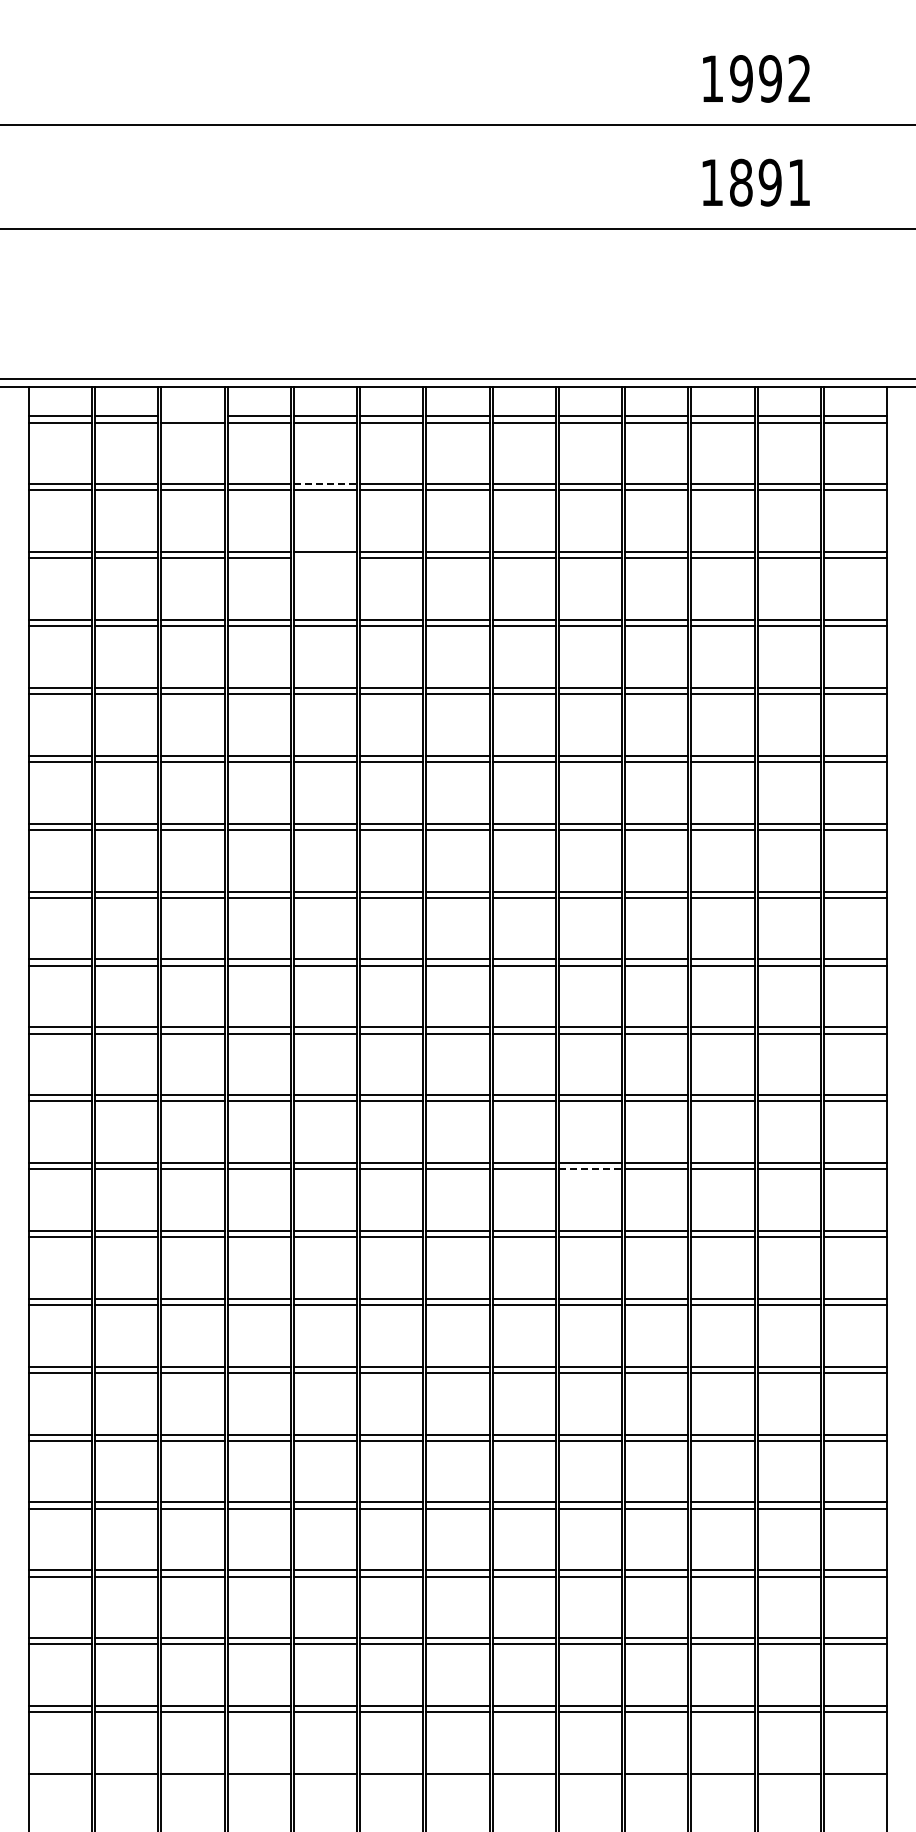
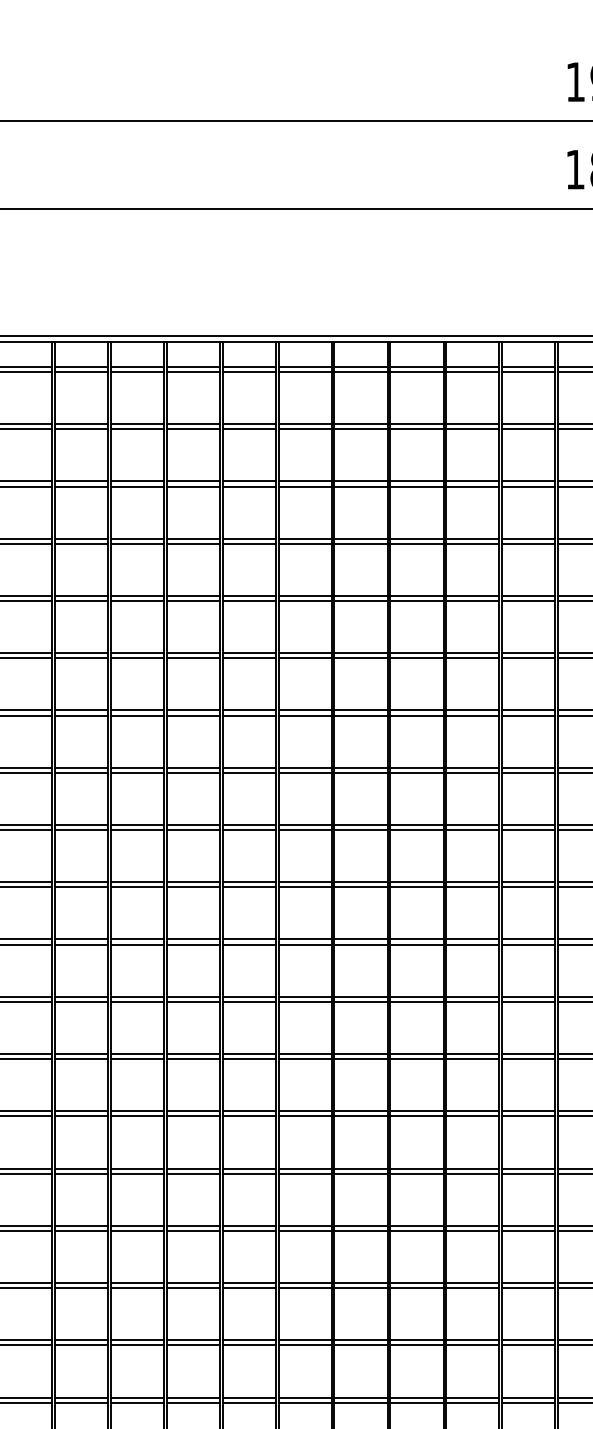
line: (192, 416) -> (137, 366), added
line: (325, 484) -> (249, 424), dashed -> solid
line: (325, 558) -> (249, 486), added
line: (590, 1169) -> (472, 1002), dashed -> solid

